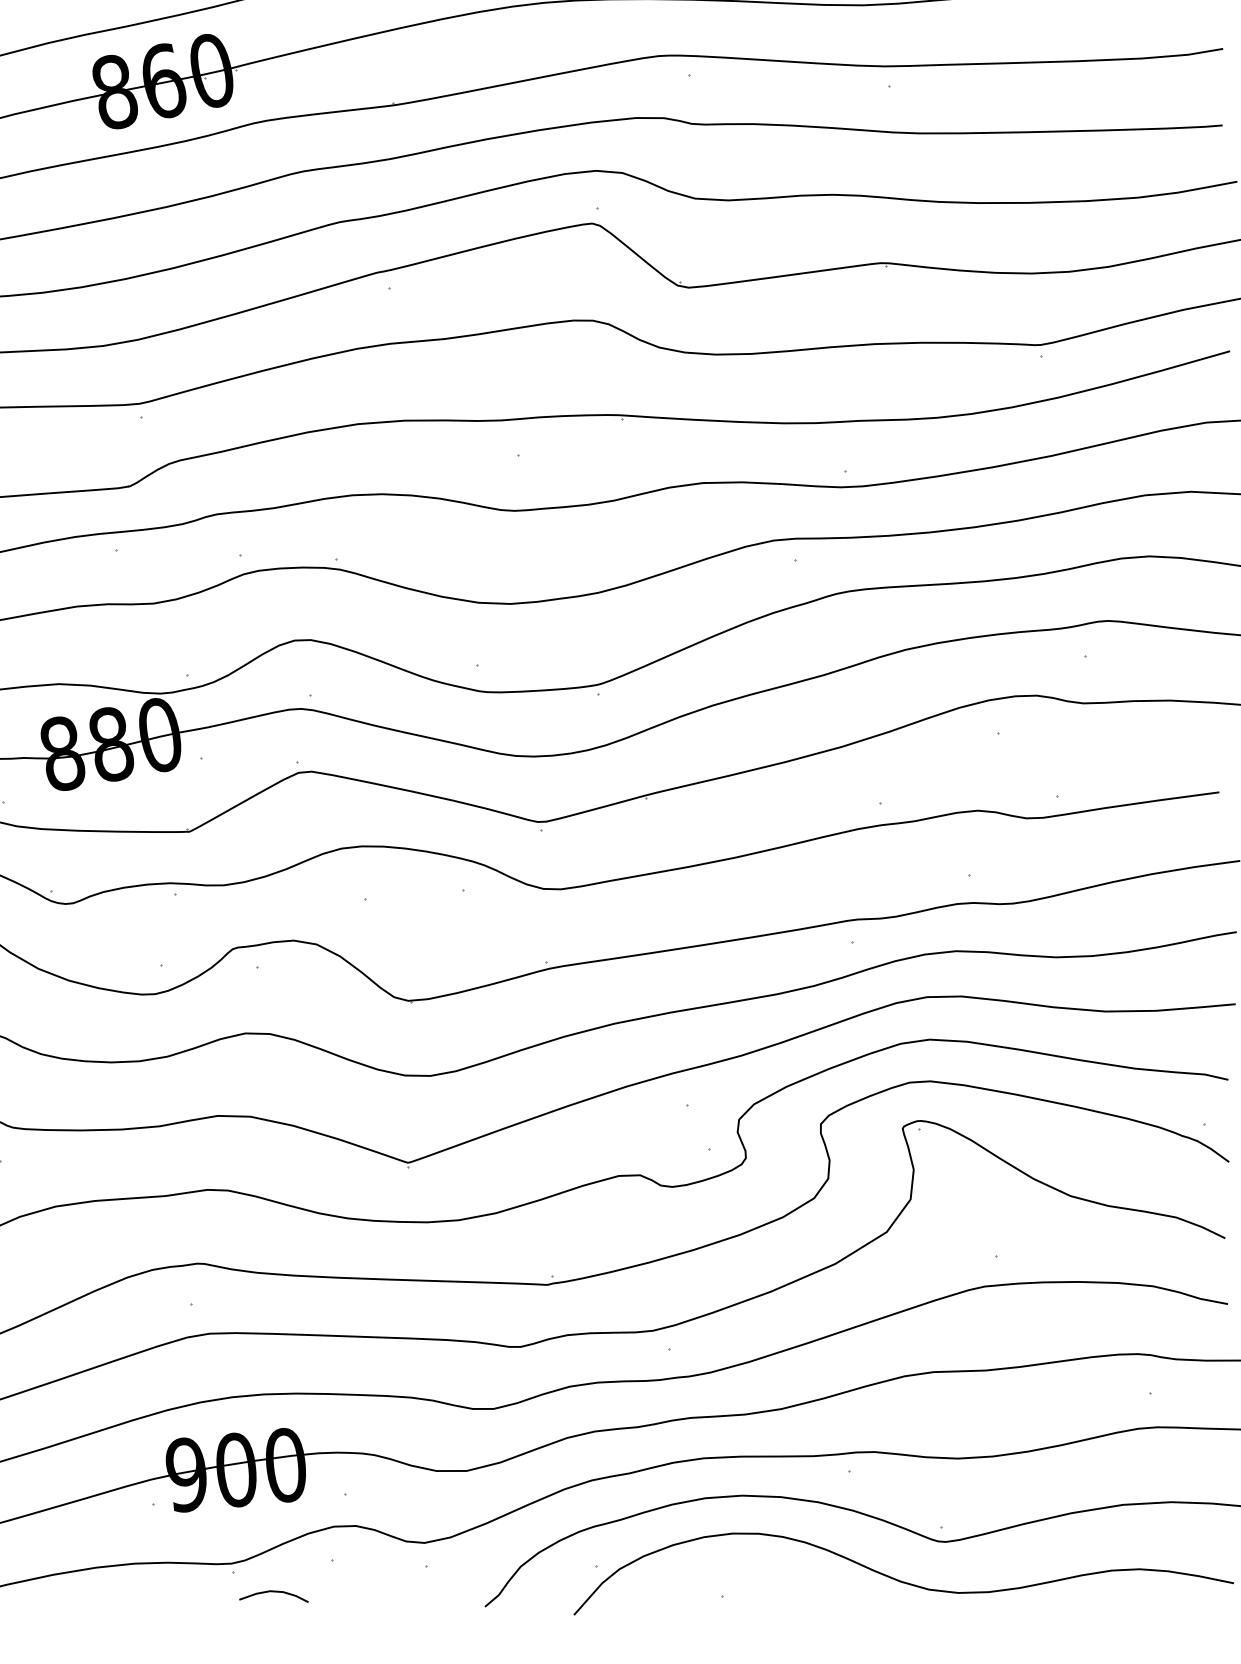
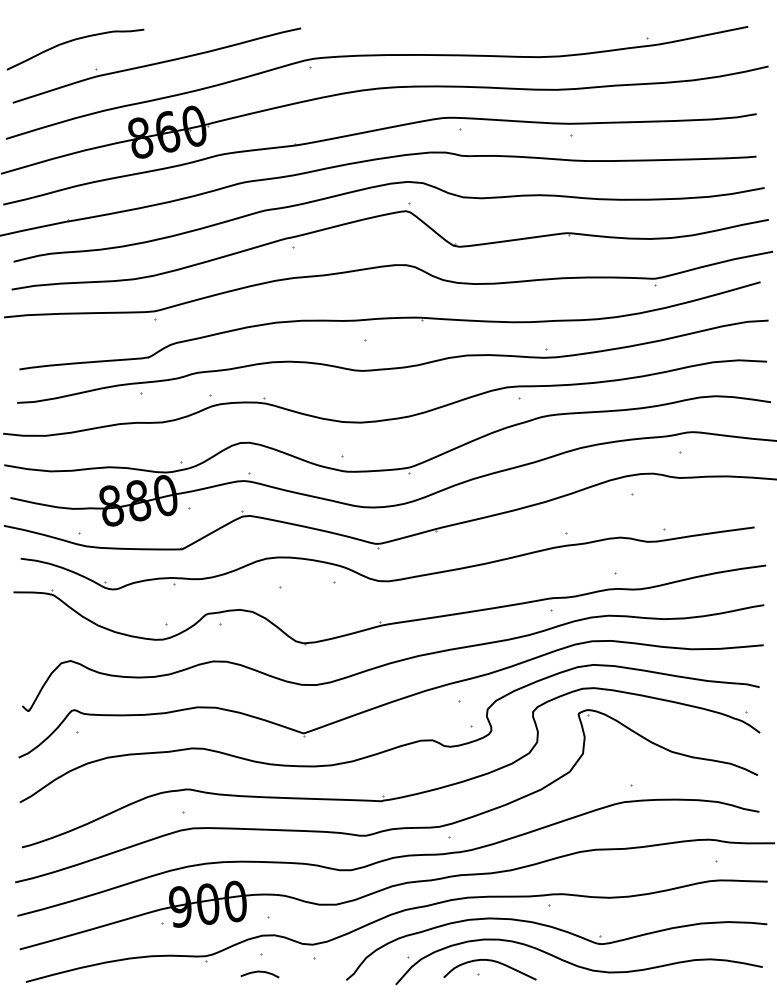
curve: (742, 1573) -> (489, 961), added
curve: (273, 1592) -> (259, 972), moved

